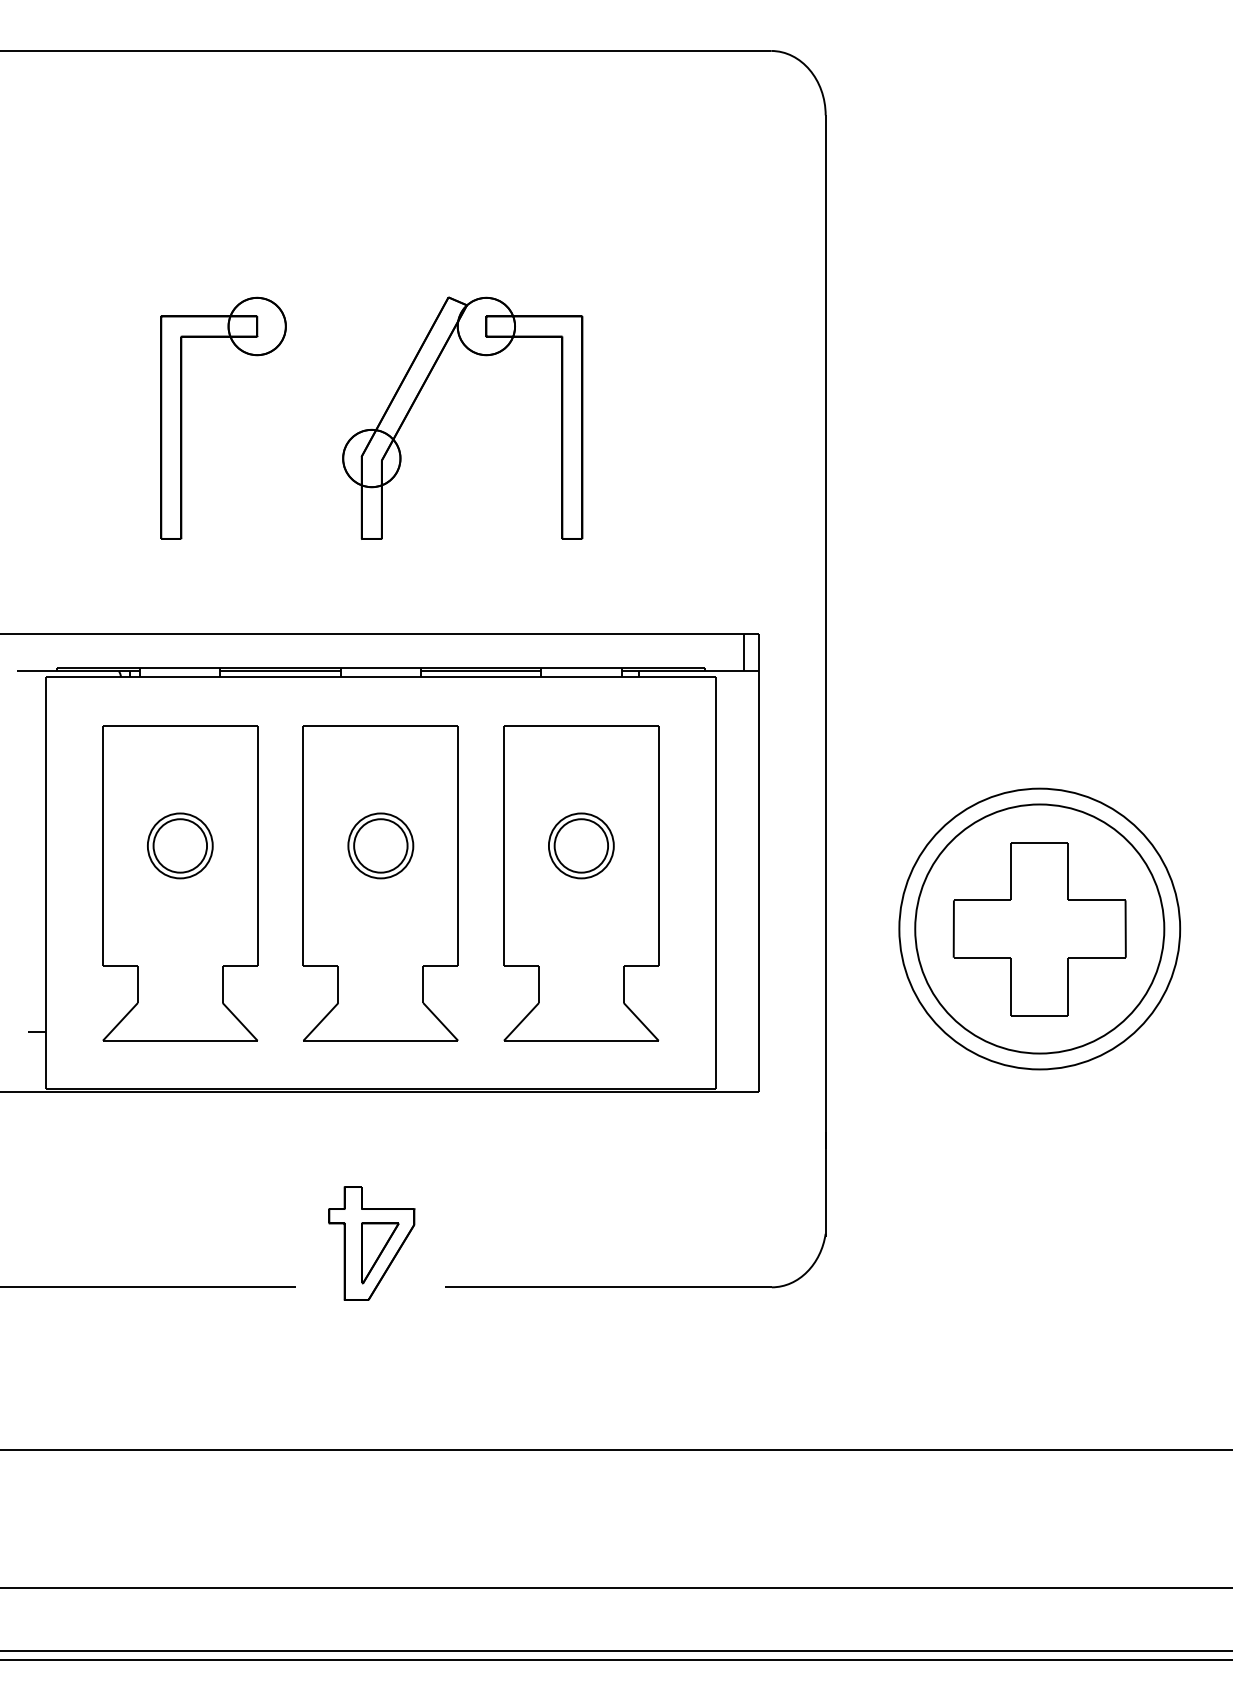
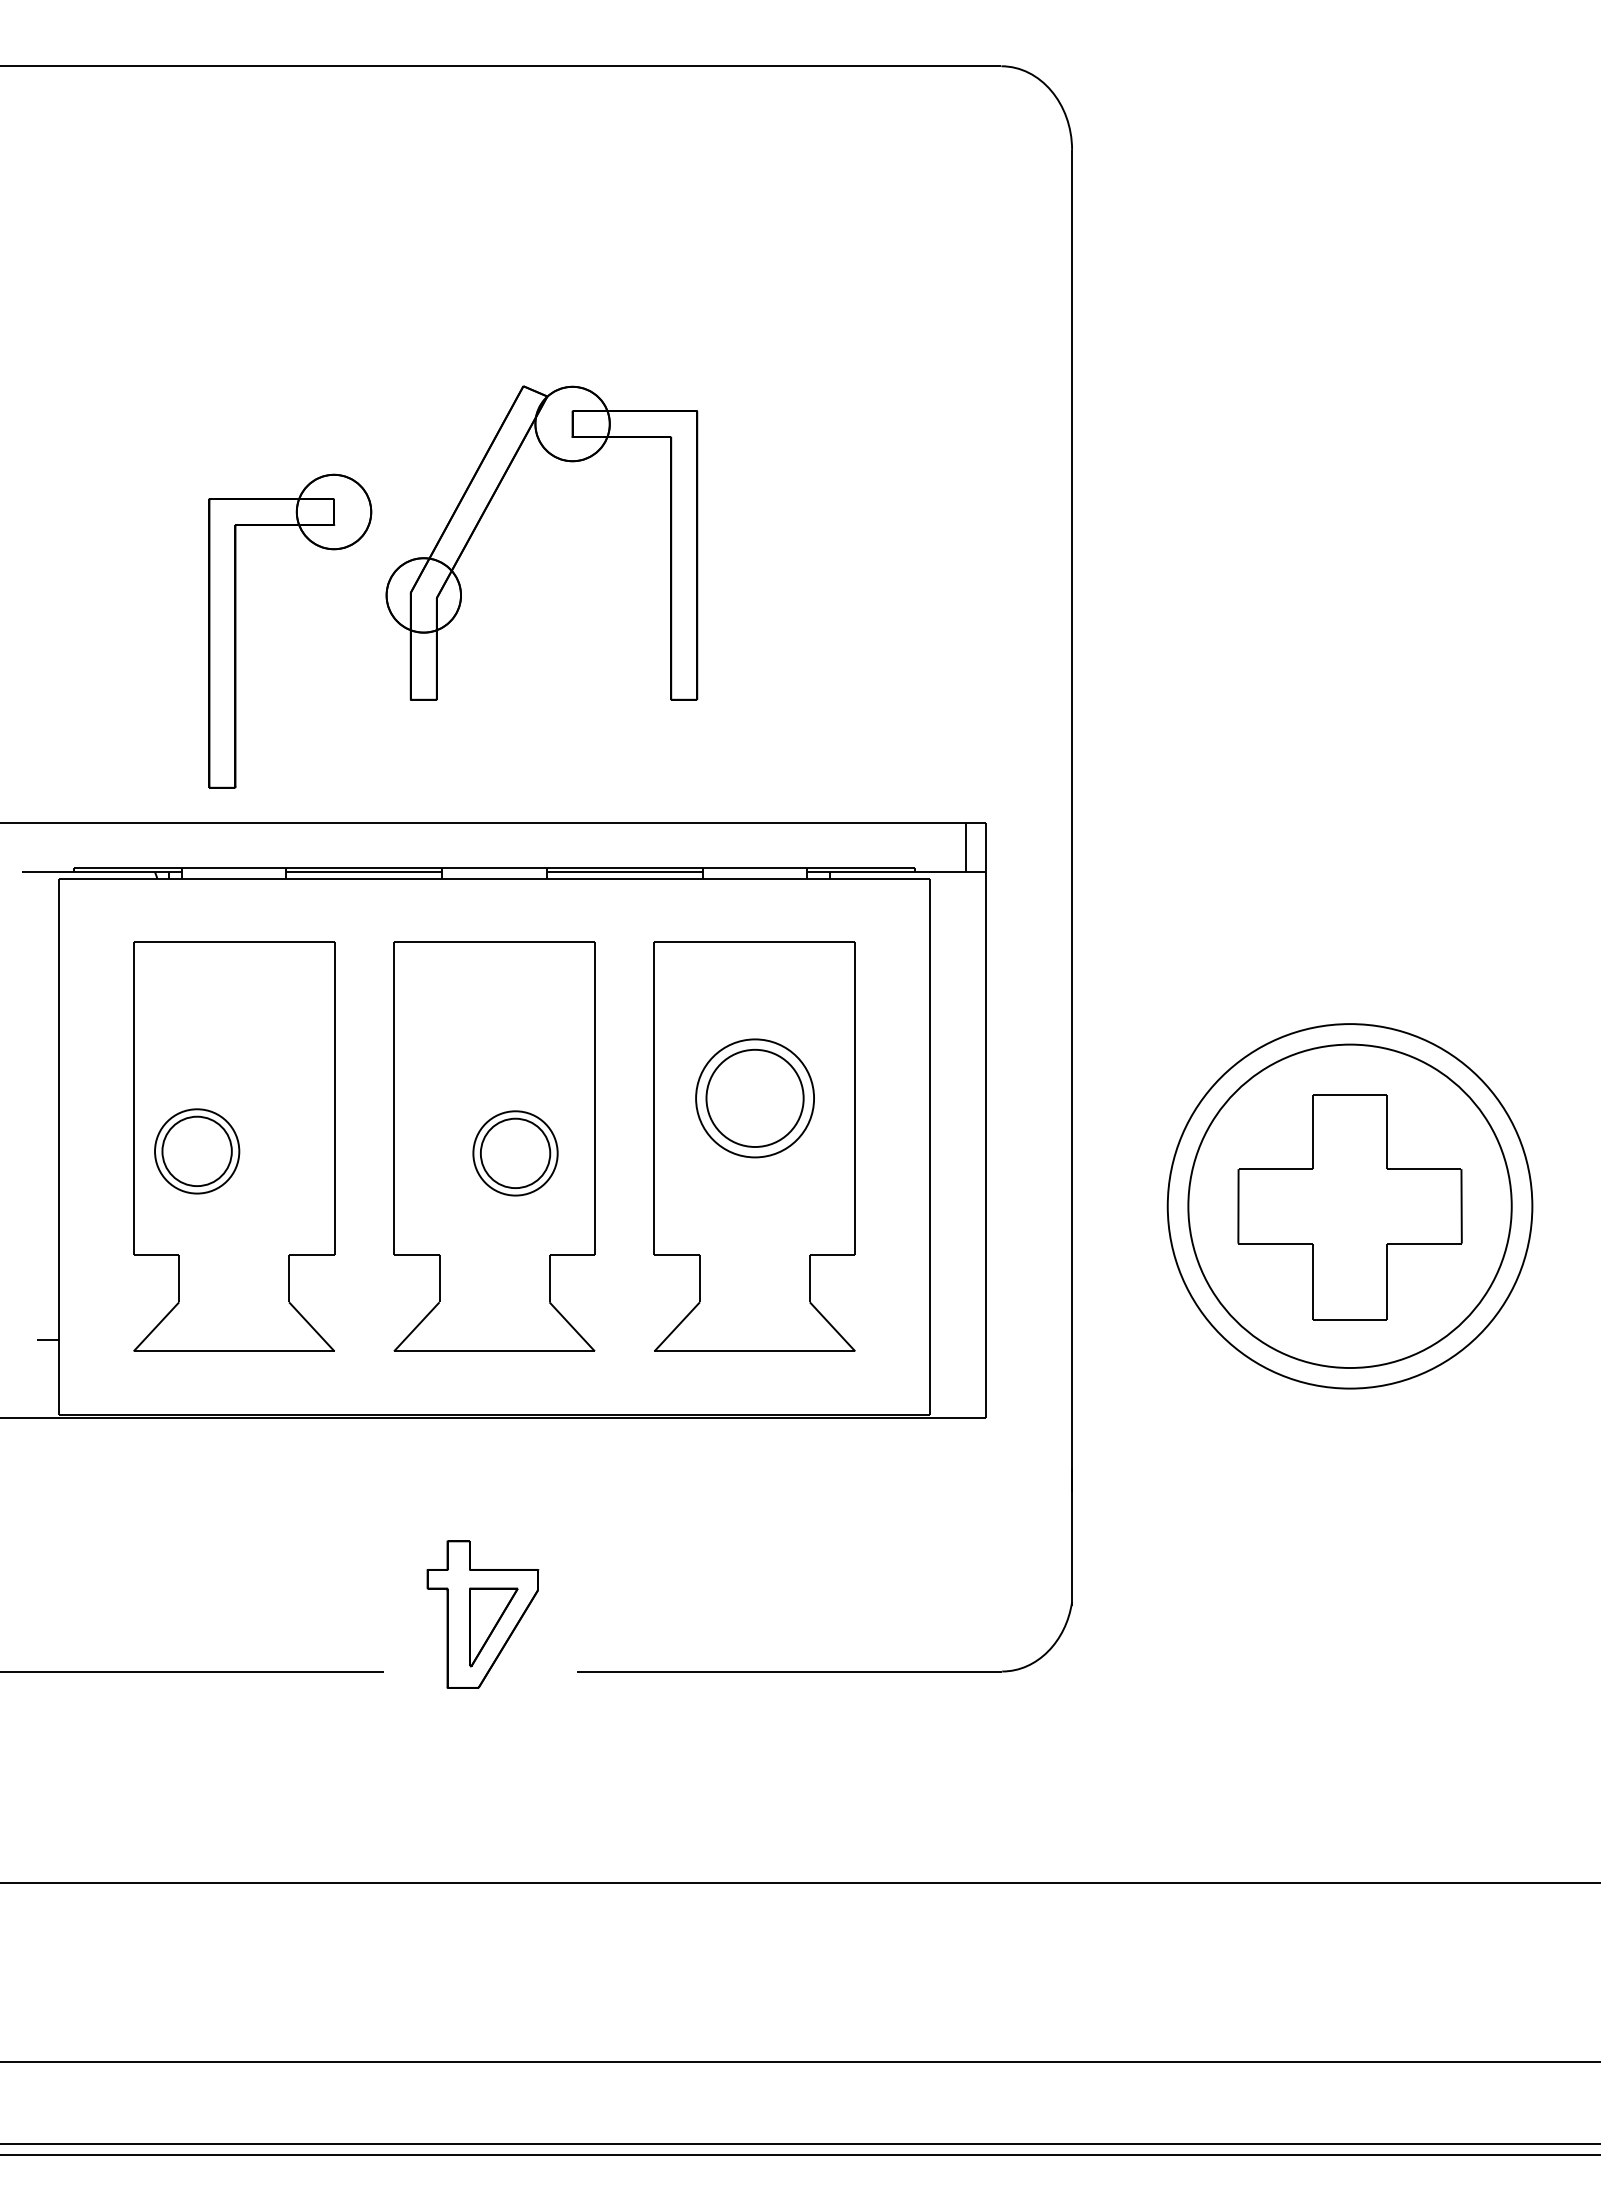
part: (420, 391) -> (487, 508), moved
part: (182, 417) -> (236, 630), moved
part: (180, 845) -> (197, 1151), moved
part: (380, 845) -> (515, 1153), moved
part: (581, 845) -> (754, 1098), size x1.4

